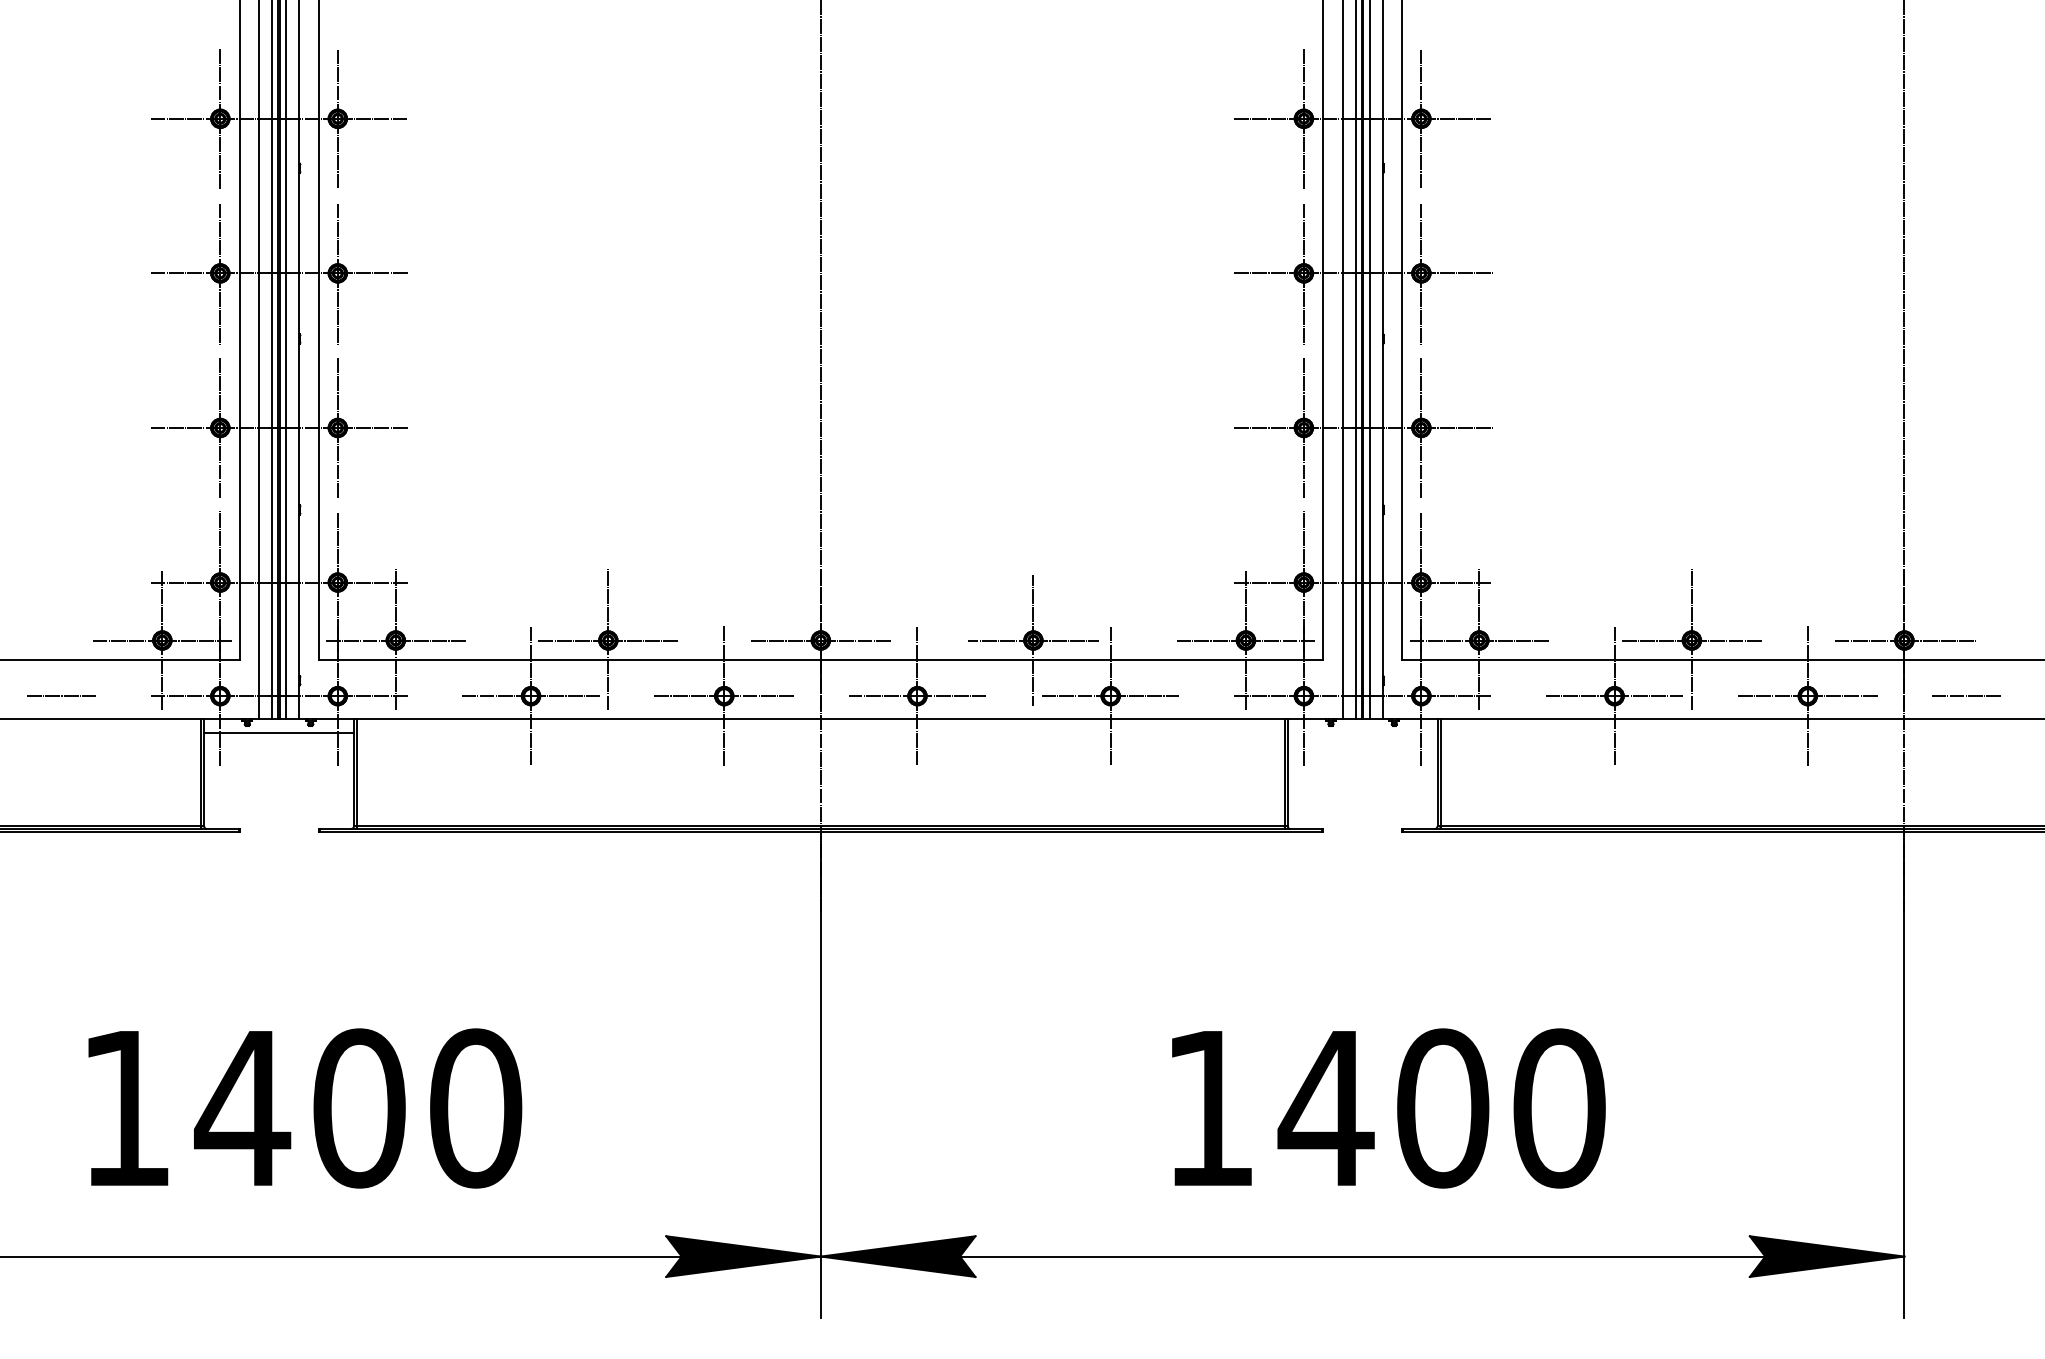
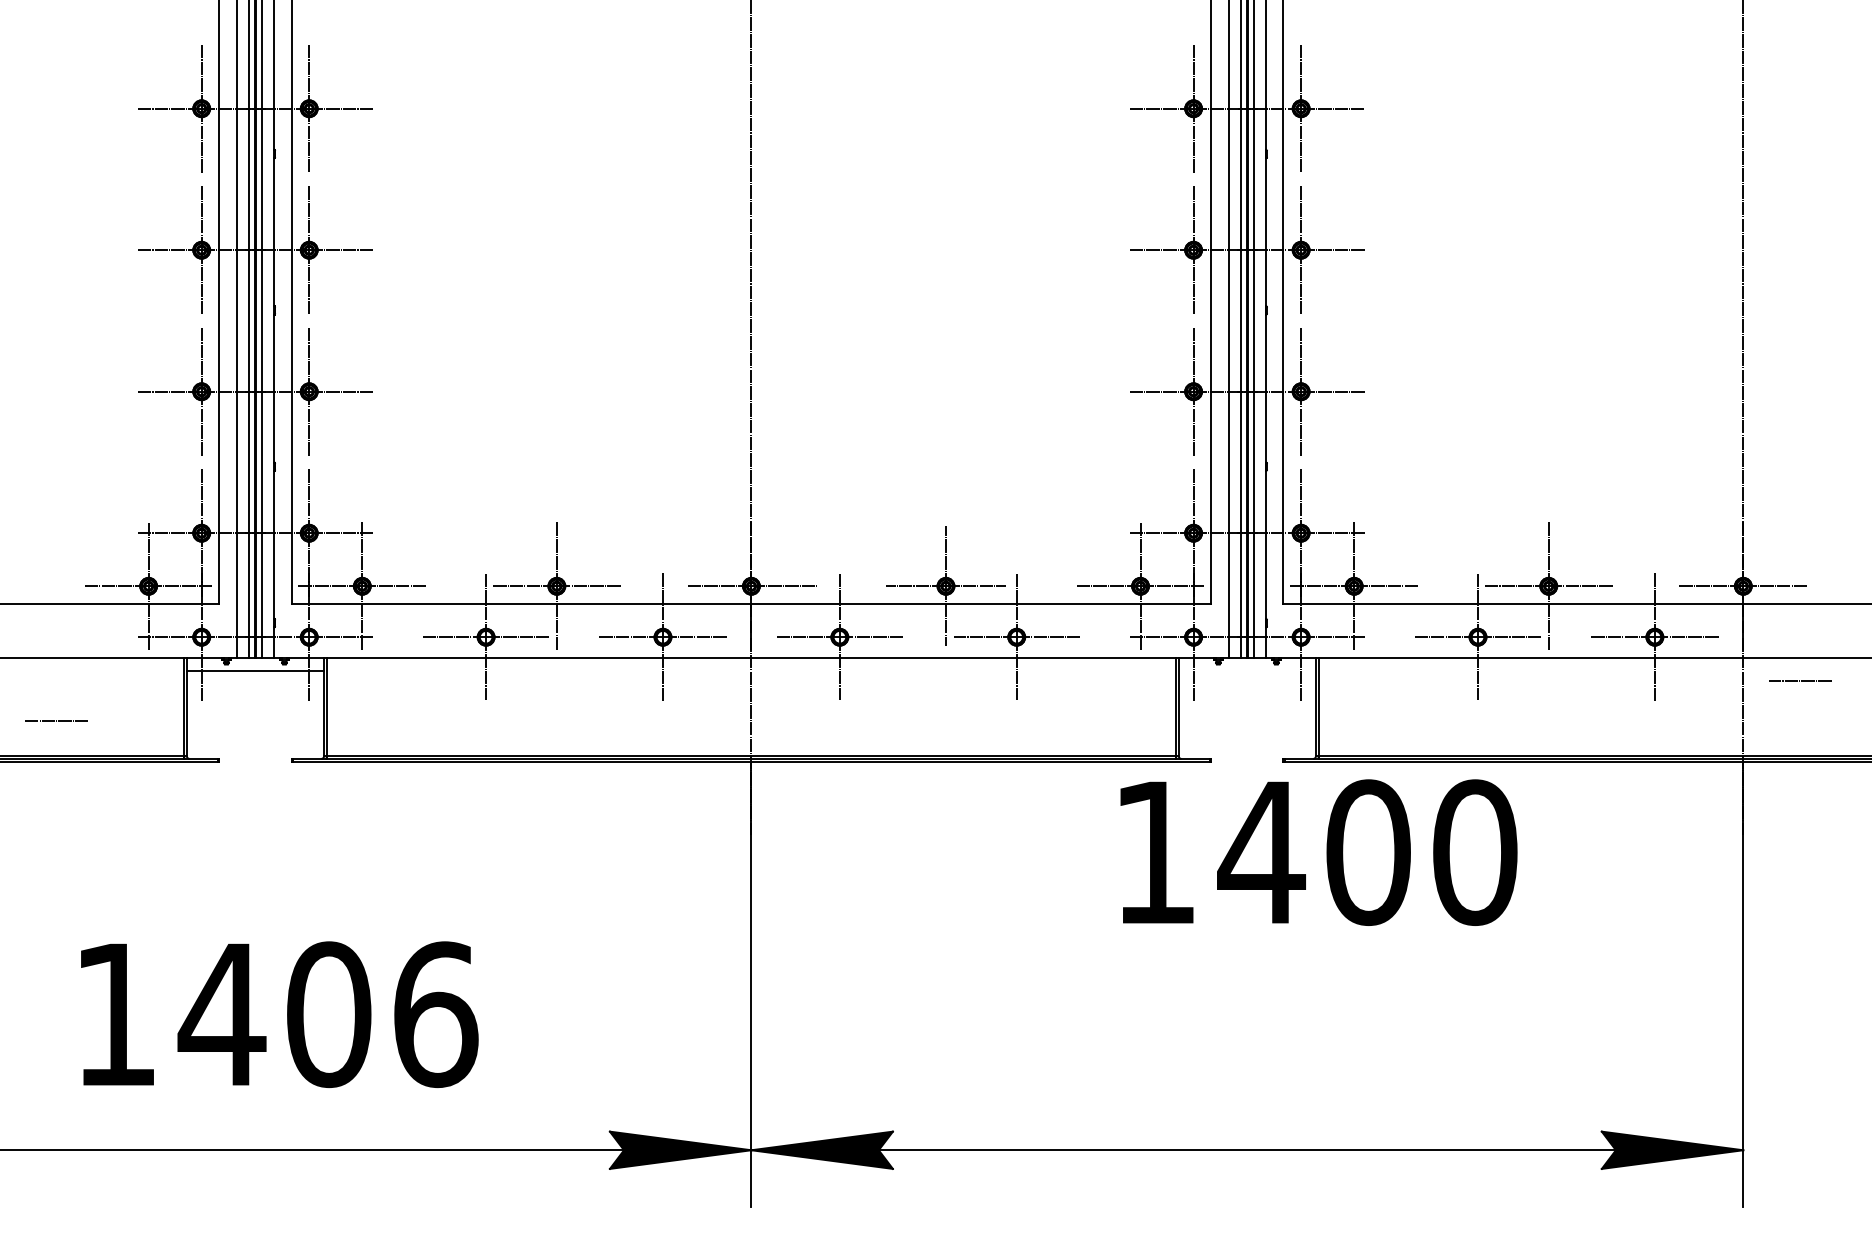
line: (61, 695) -> (56, 719), moved
line: (1966, 695) -> (1800, 680), moved
text: (476, 1108) -> (436, 1014), 1400 -> 1406
text: (1388, 1108) -> (1318, 852), moved

